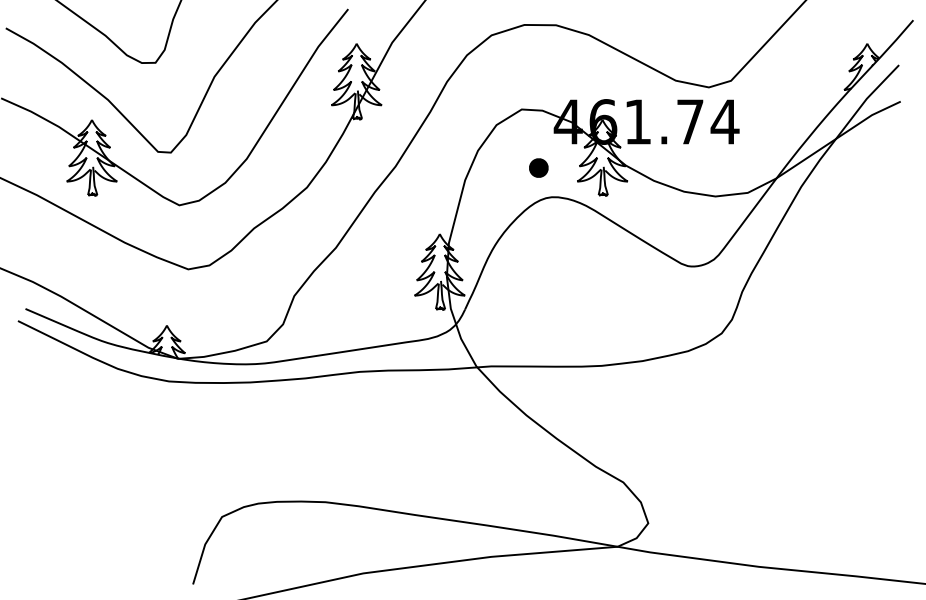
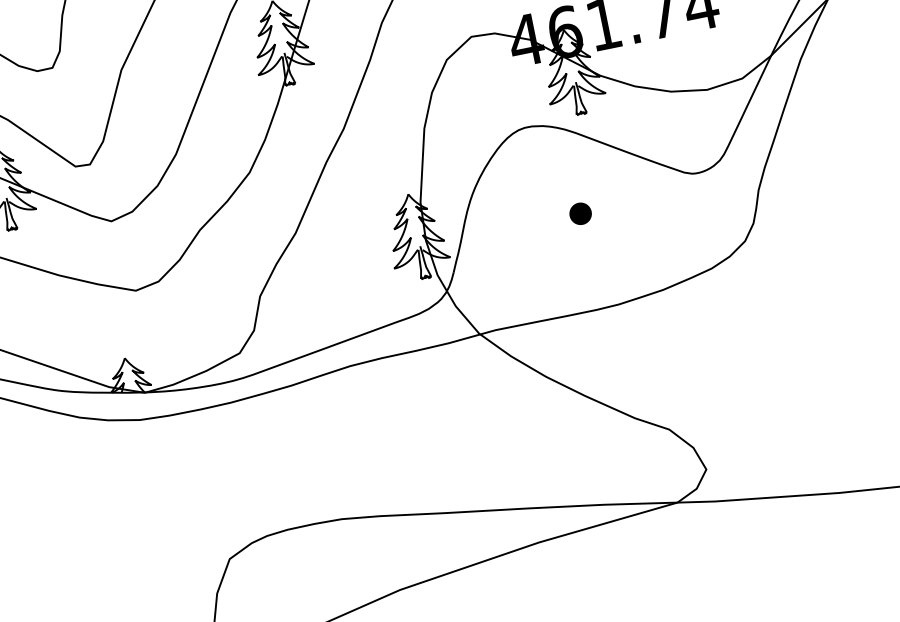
part: (538, 167) -> (580, 213), moved

